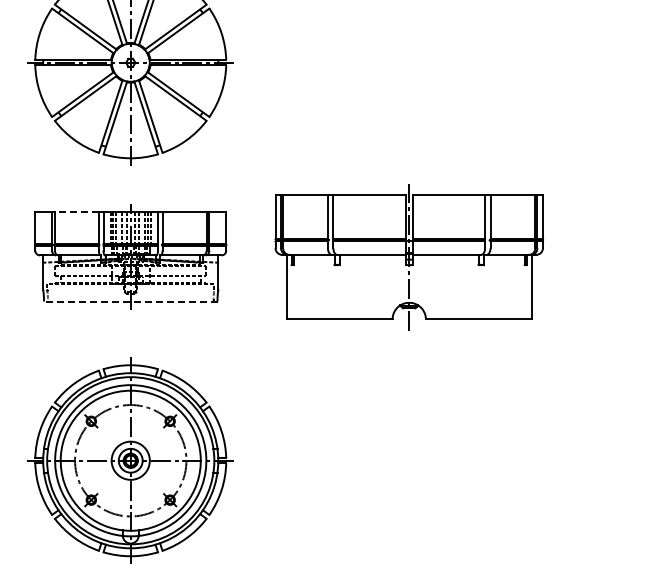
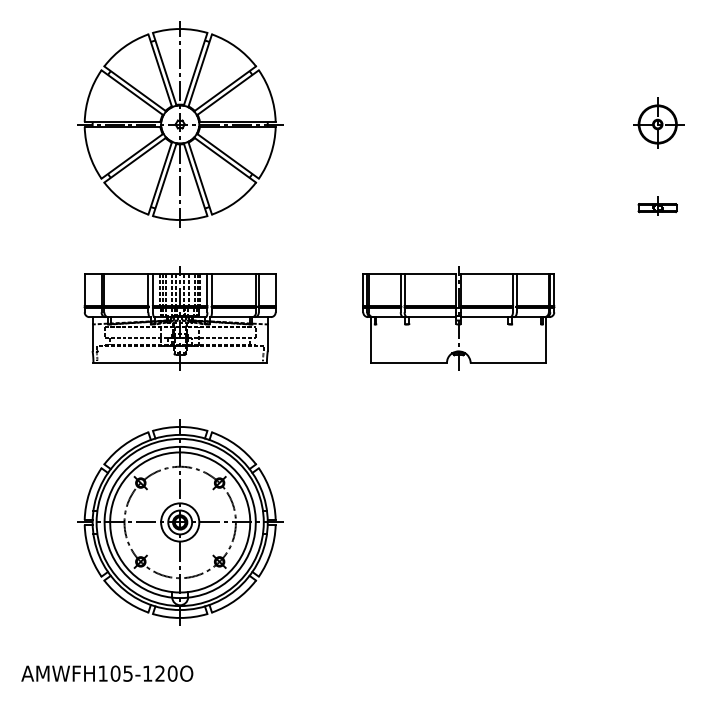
part: (609, 60) -> (658, 122), added
part: (608, 143) -> (657, 205), added
line: (76, 212) -> (125, 274), dashed -> solid
part: (409, 256) -> (458, 318), size x0.71
line: (131, 301) -> (180, 363), dashed -> solid

